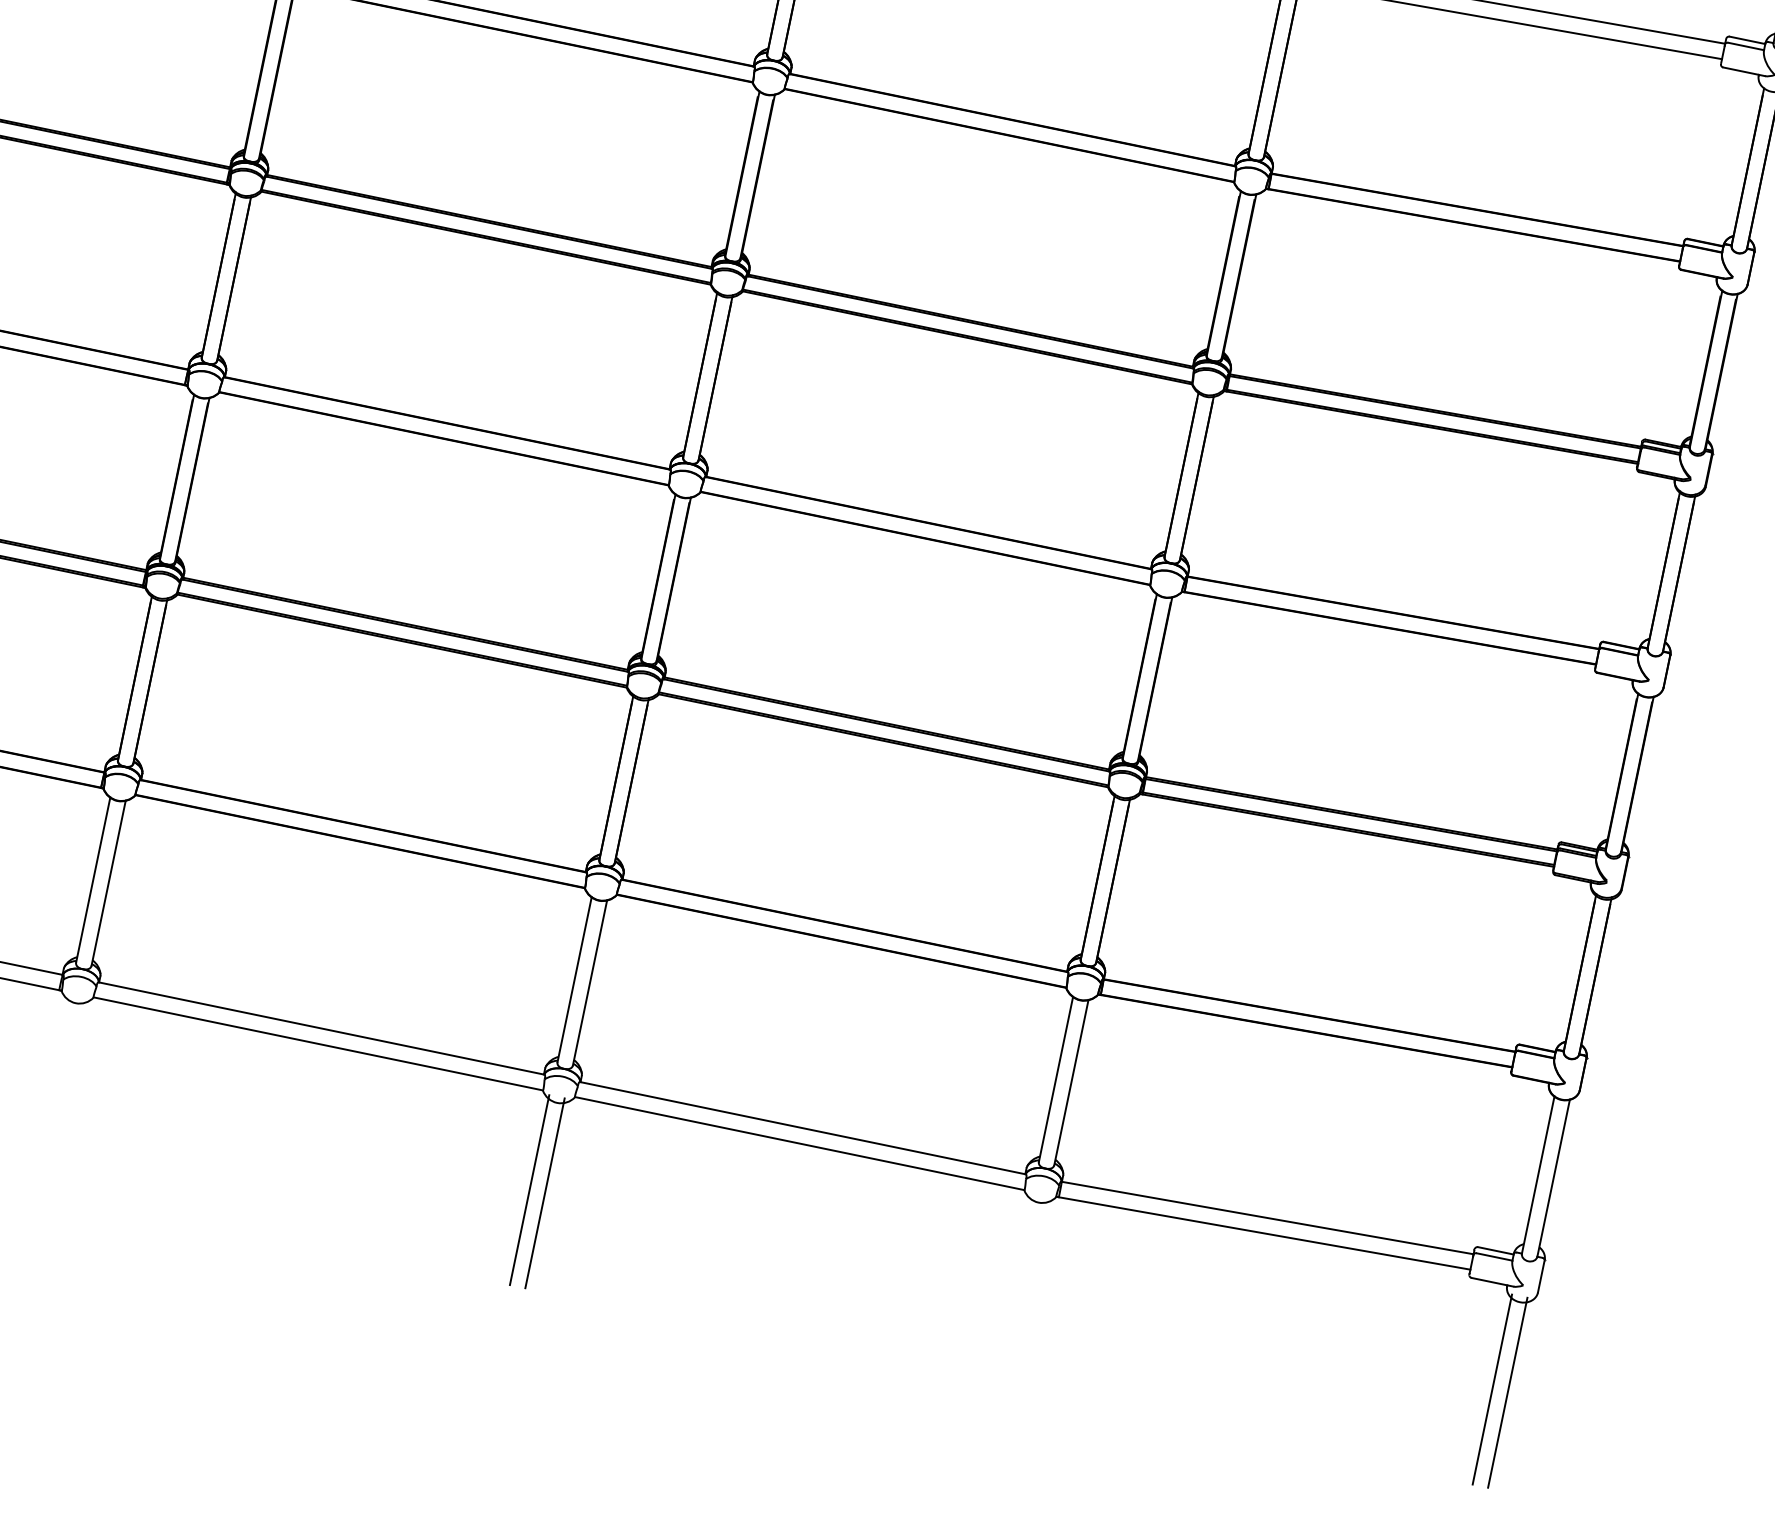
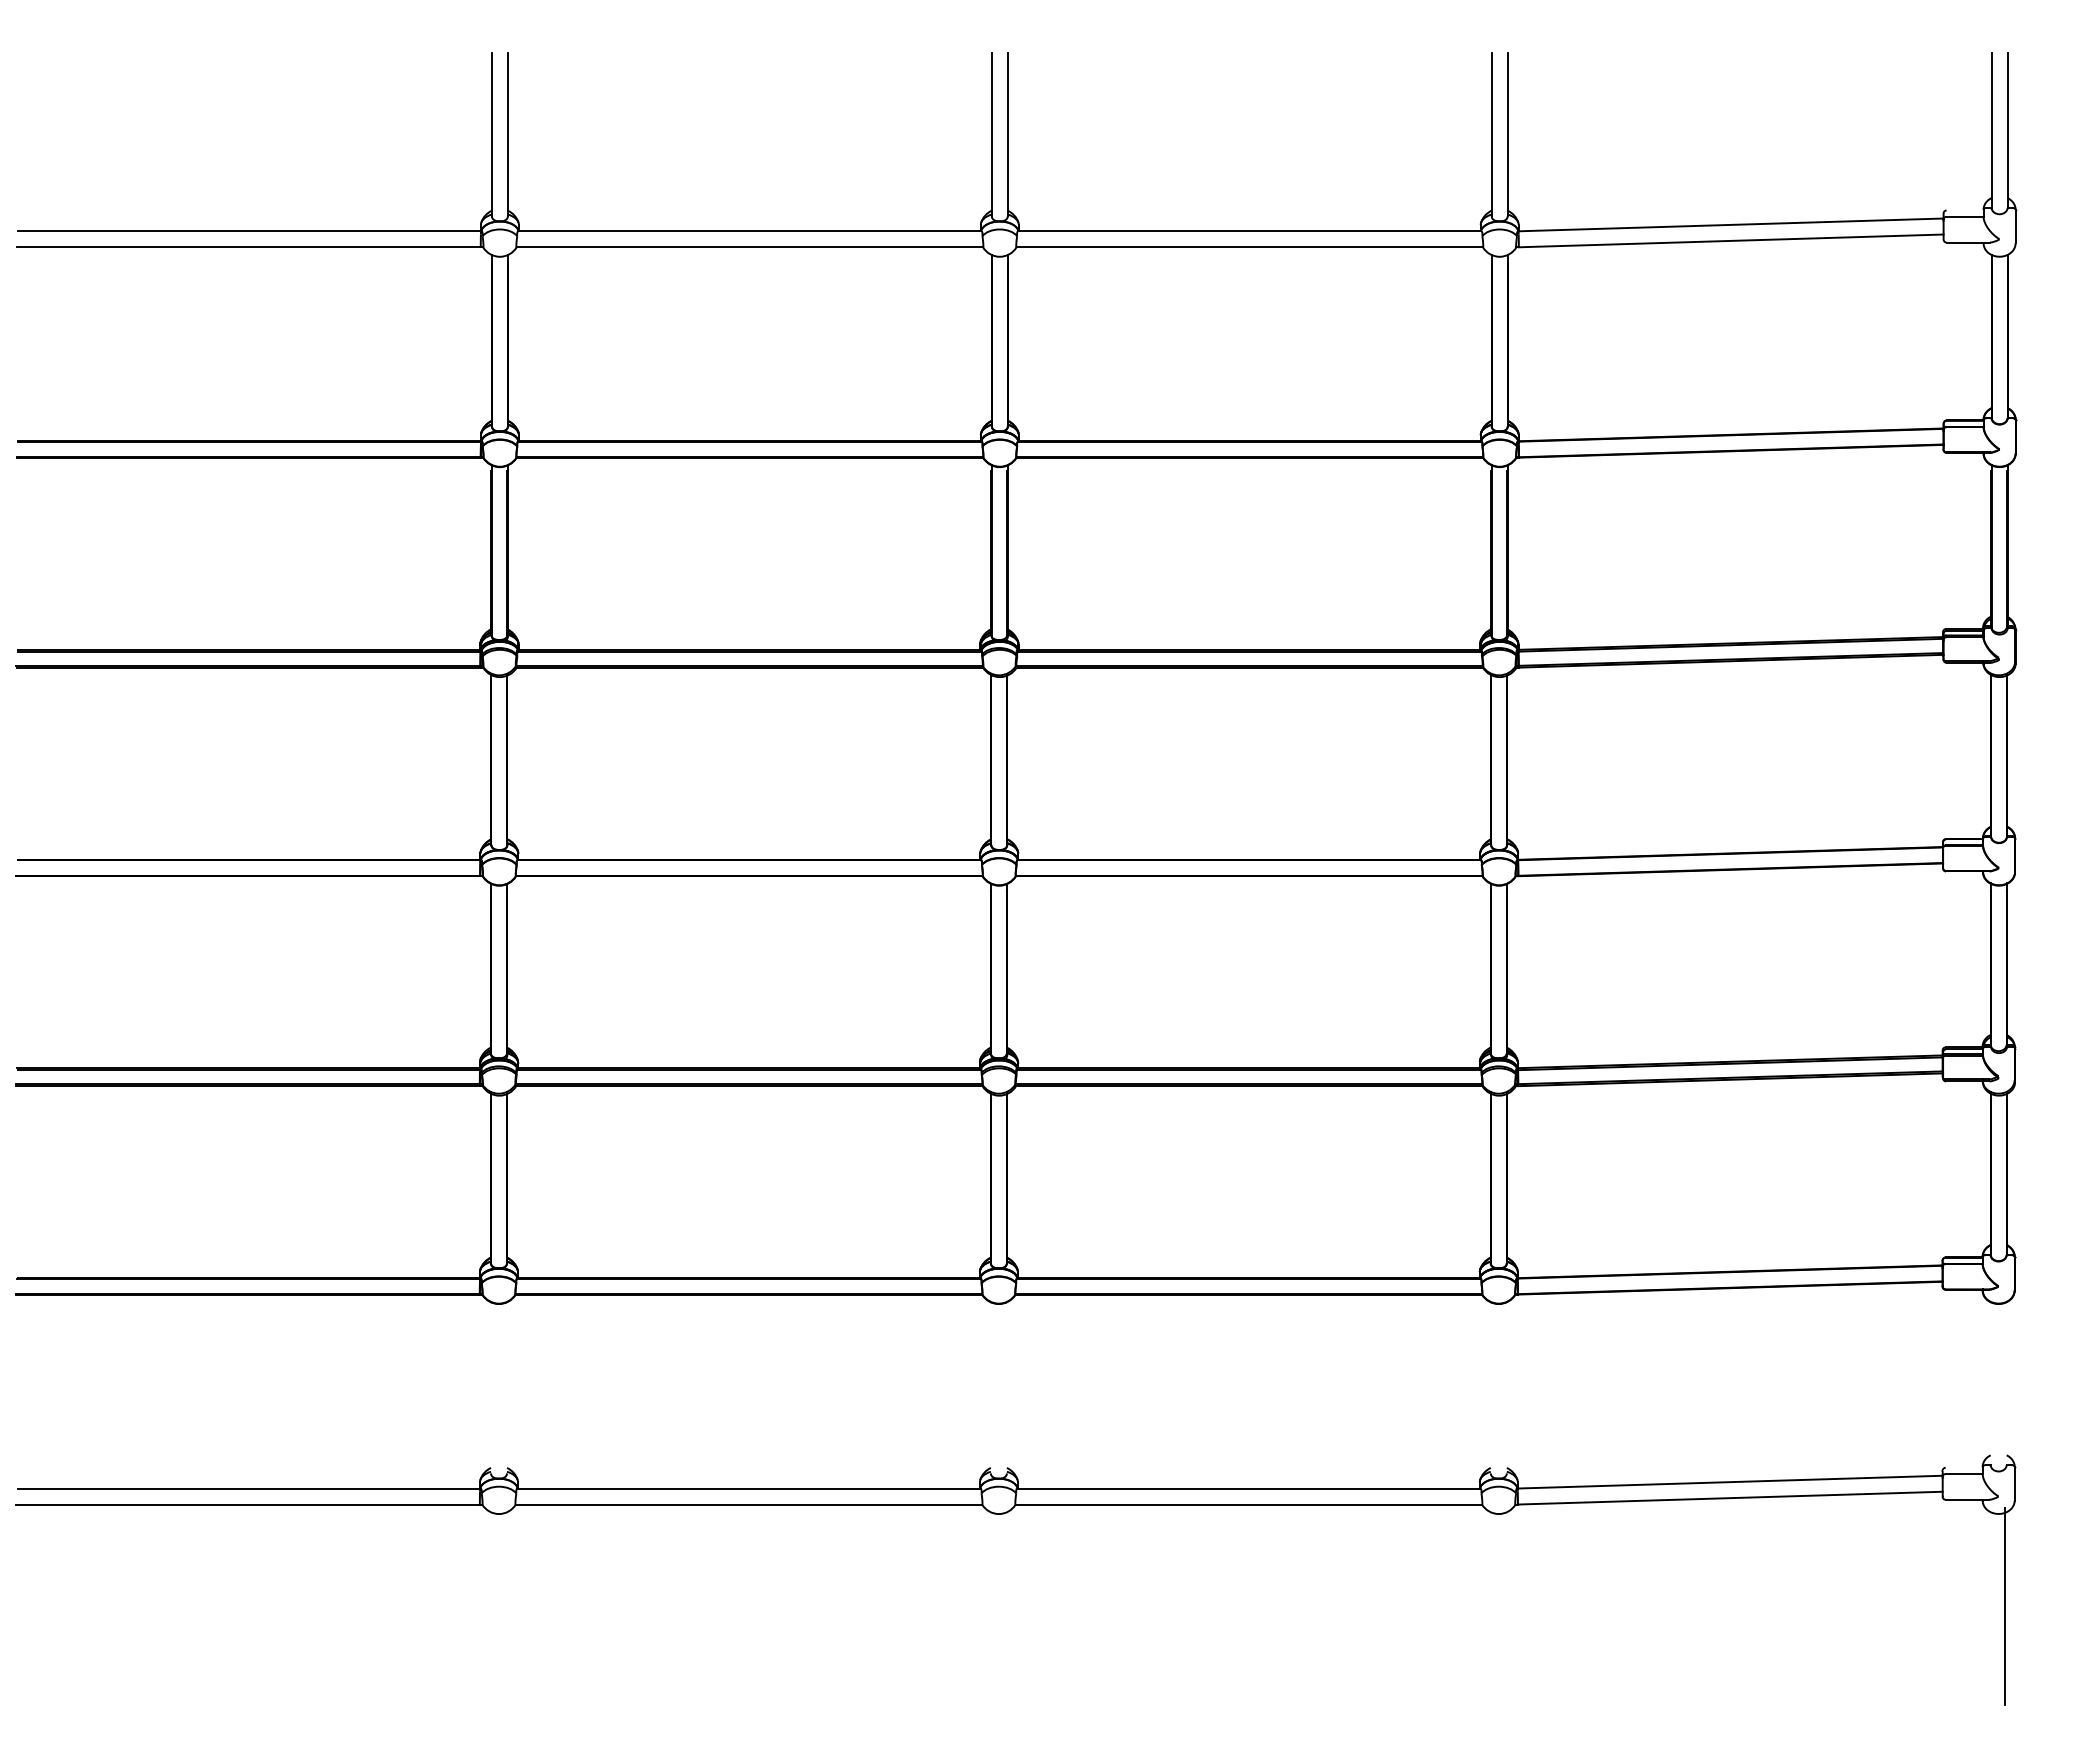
line: (1746, 40) -> (1964, 210), removed
line: (93, 879) -> (491, 1387), removed
line: (109, 883) -> (507, 1387), removed
line: (574, 979) -> (990, 1387), removed
line: (589, 982) -> (1006, 1387), removed
line: (1055, 1079) -> (1490, 1387), removed
line: (1071, 1082) -> (1506, 1387), removed
line: (1538, 1174) -> (1990, 1383), removed
line: (1553, 1178) -> (2006, 1383), removed
line: (529, 1190) -> (989, 1606), removed
line: (545, 1193) -> (1005, 1606), removed
line: (1495, 1250) -> (1963, 1467), removed
line: (1492, 1389) -> (1989, 1606), removed

